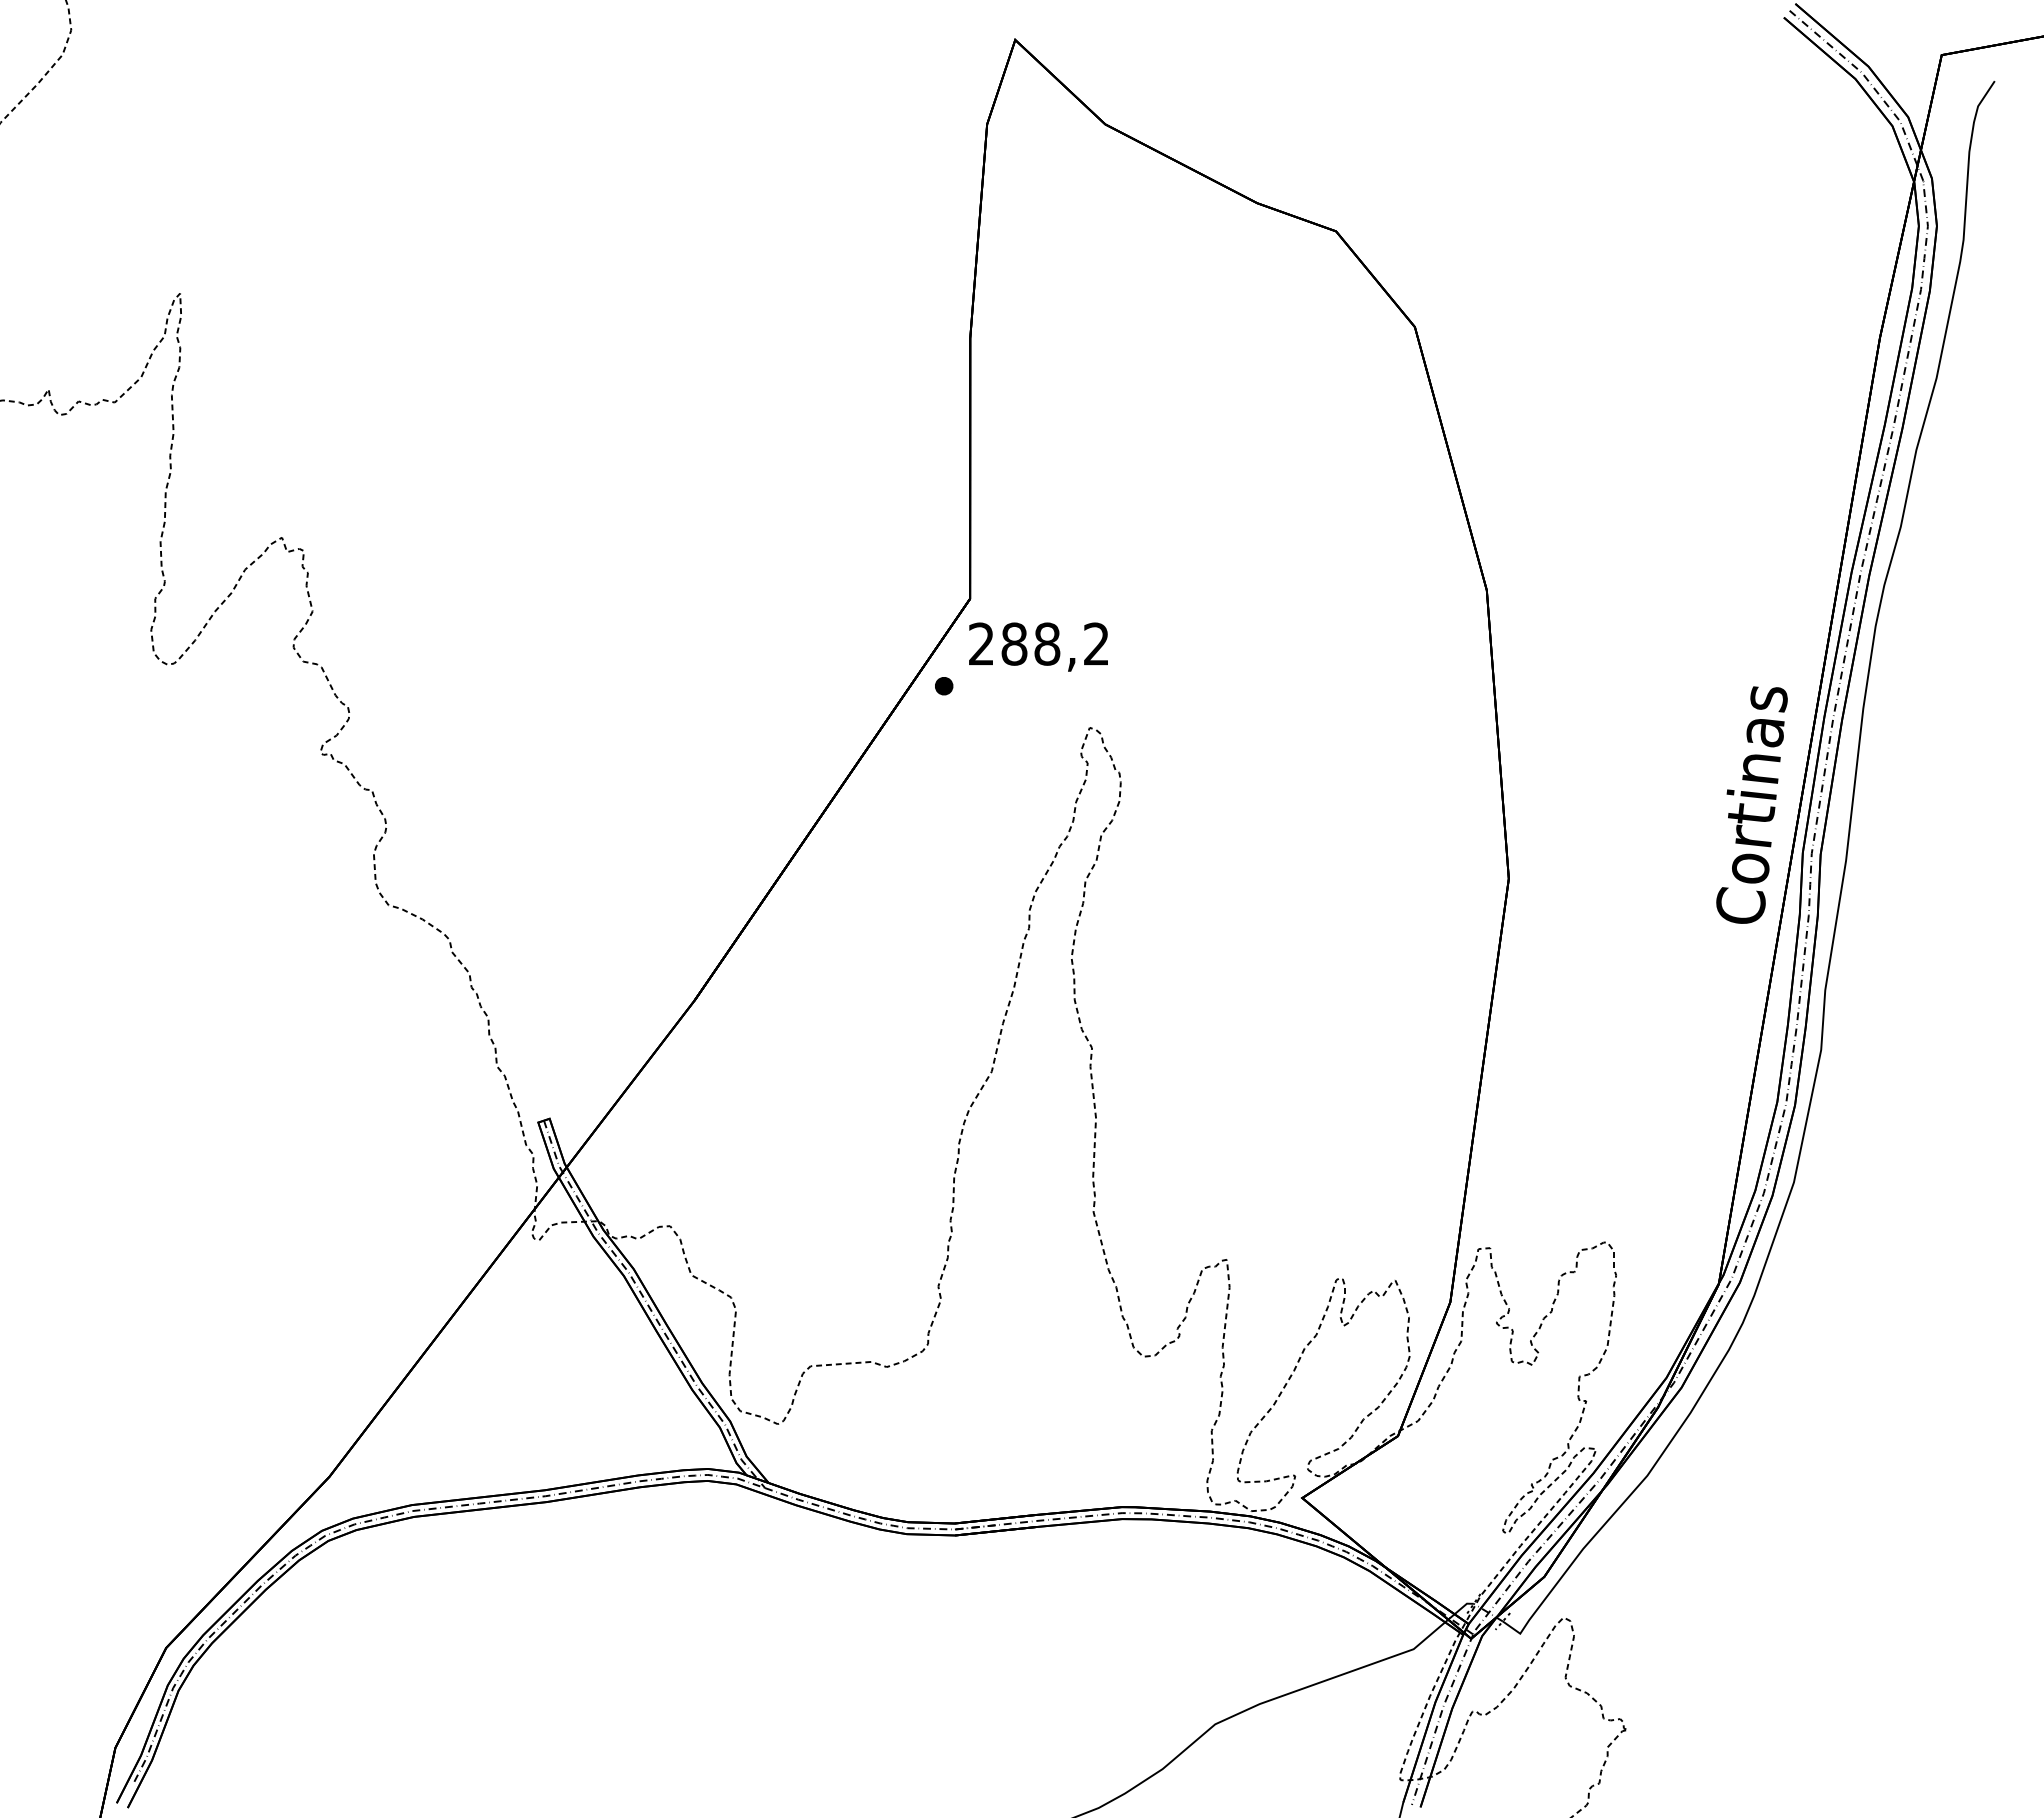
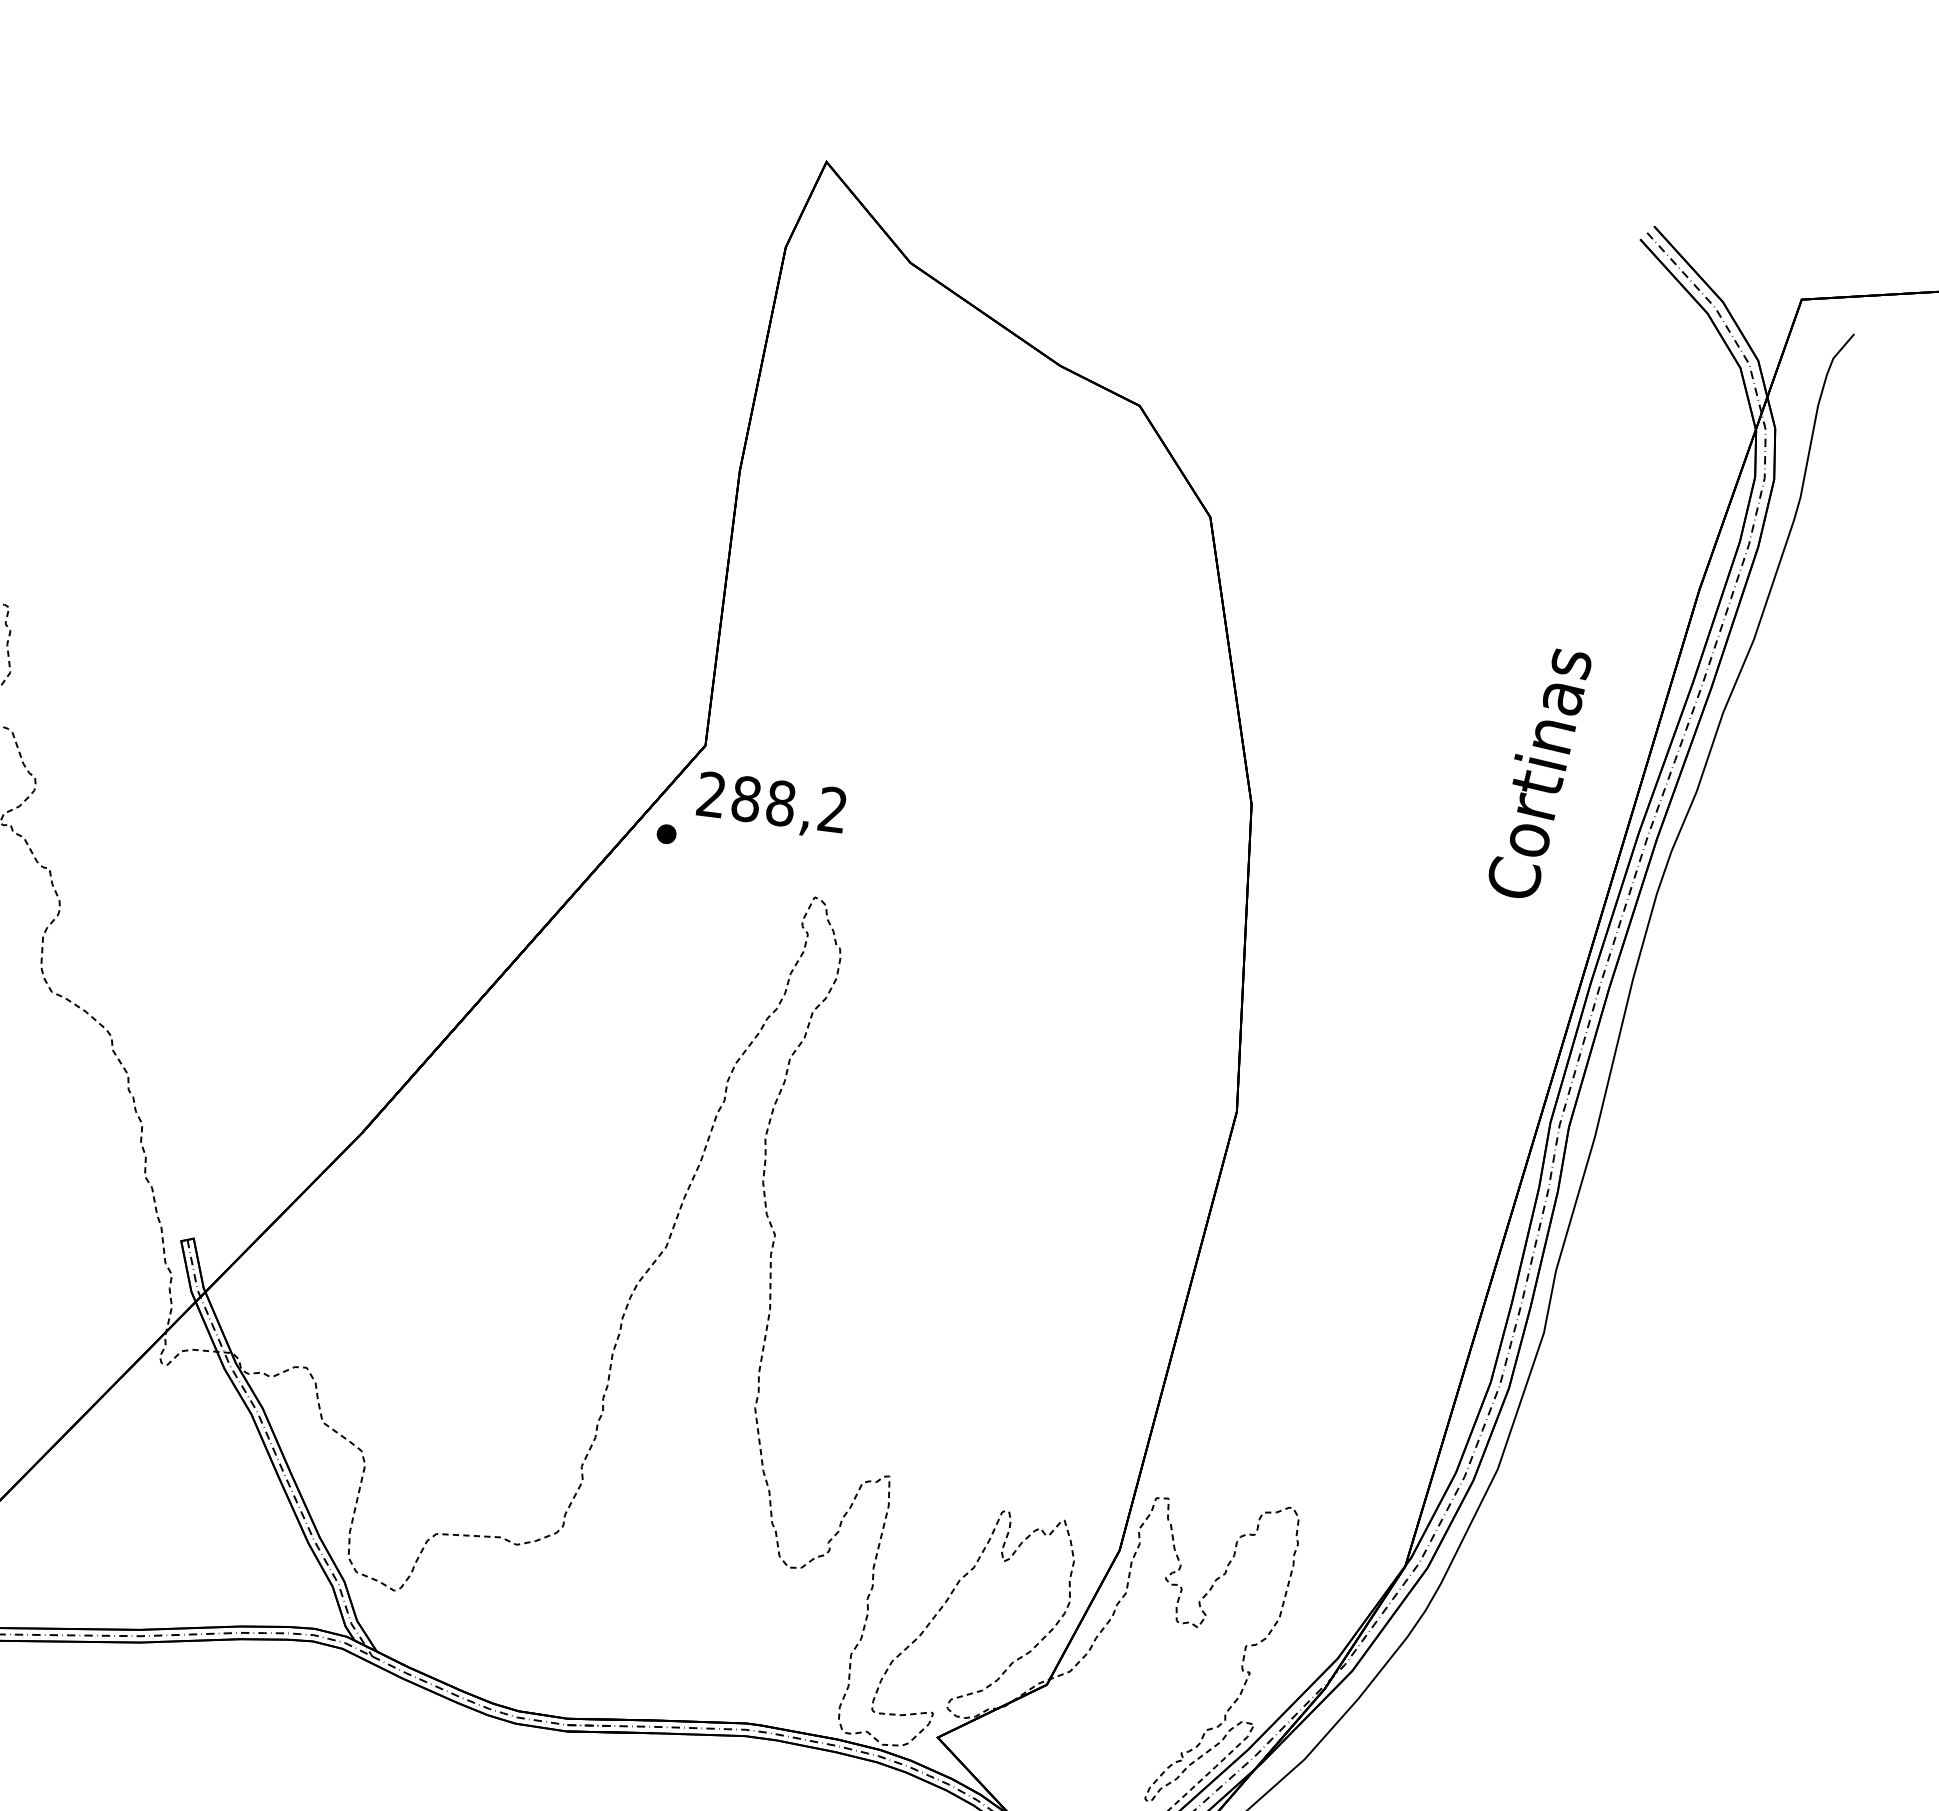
text: (1751, 804) -> (1539, 772), moved

